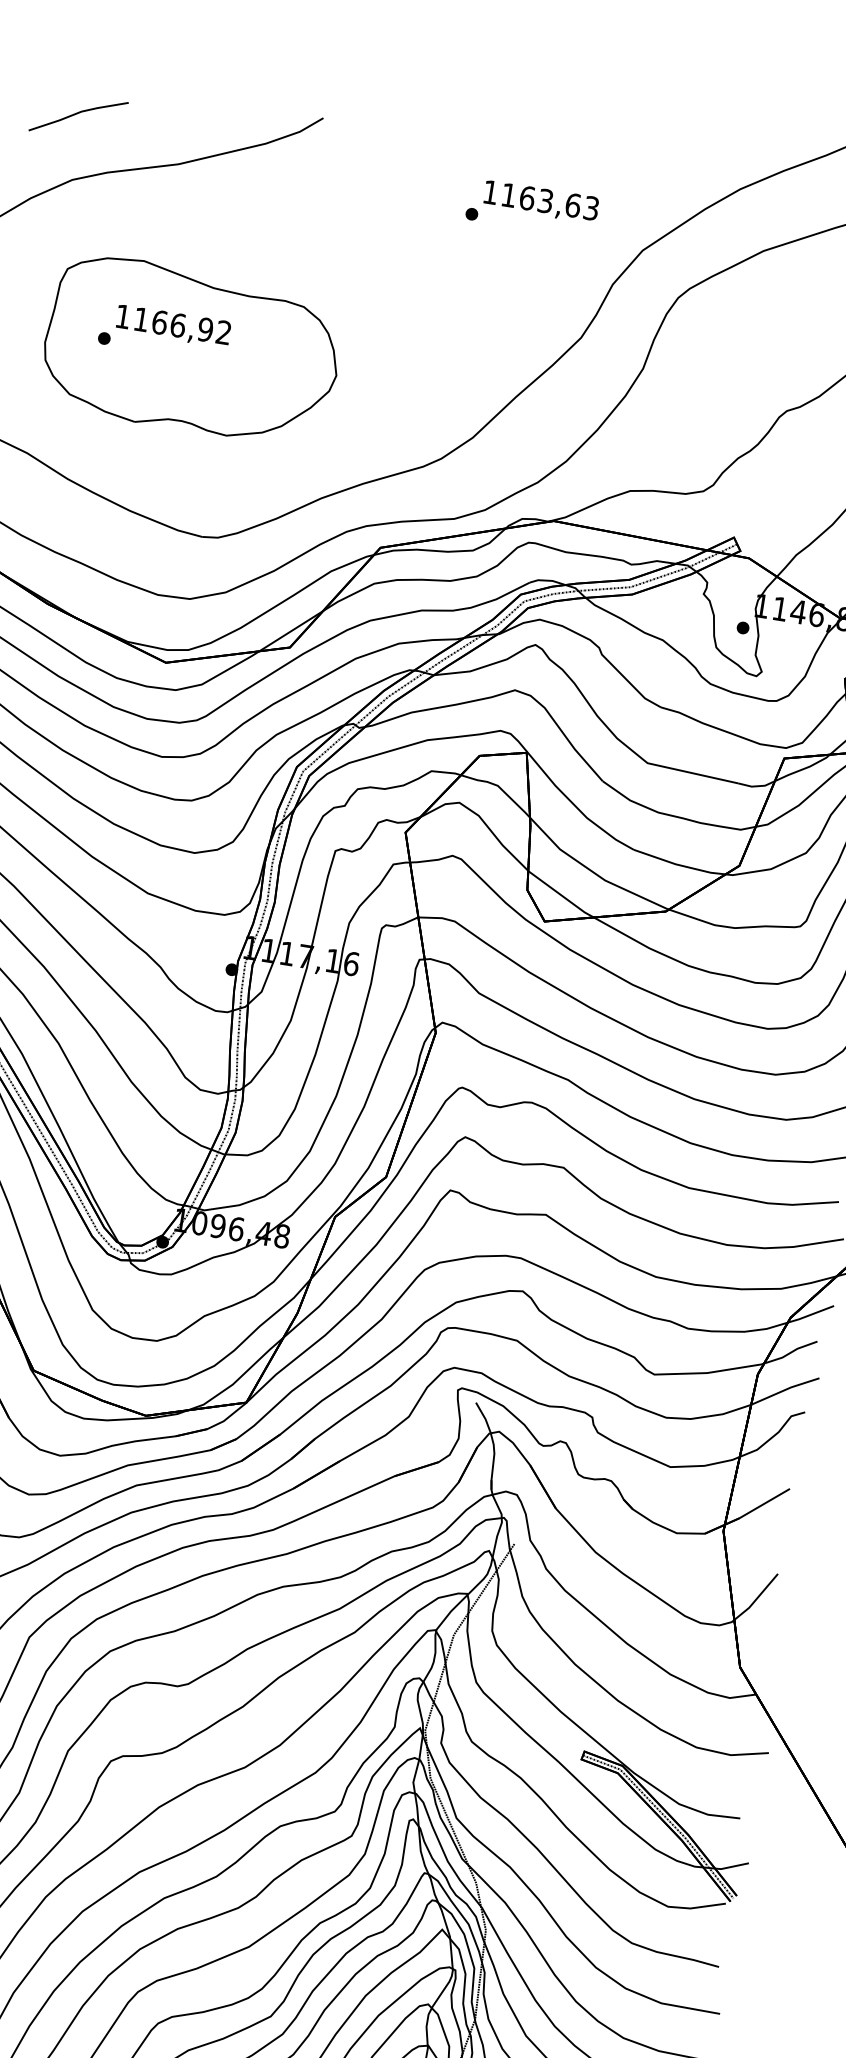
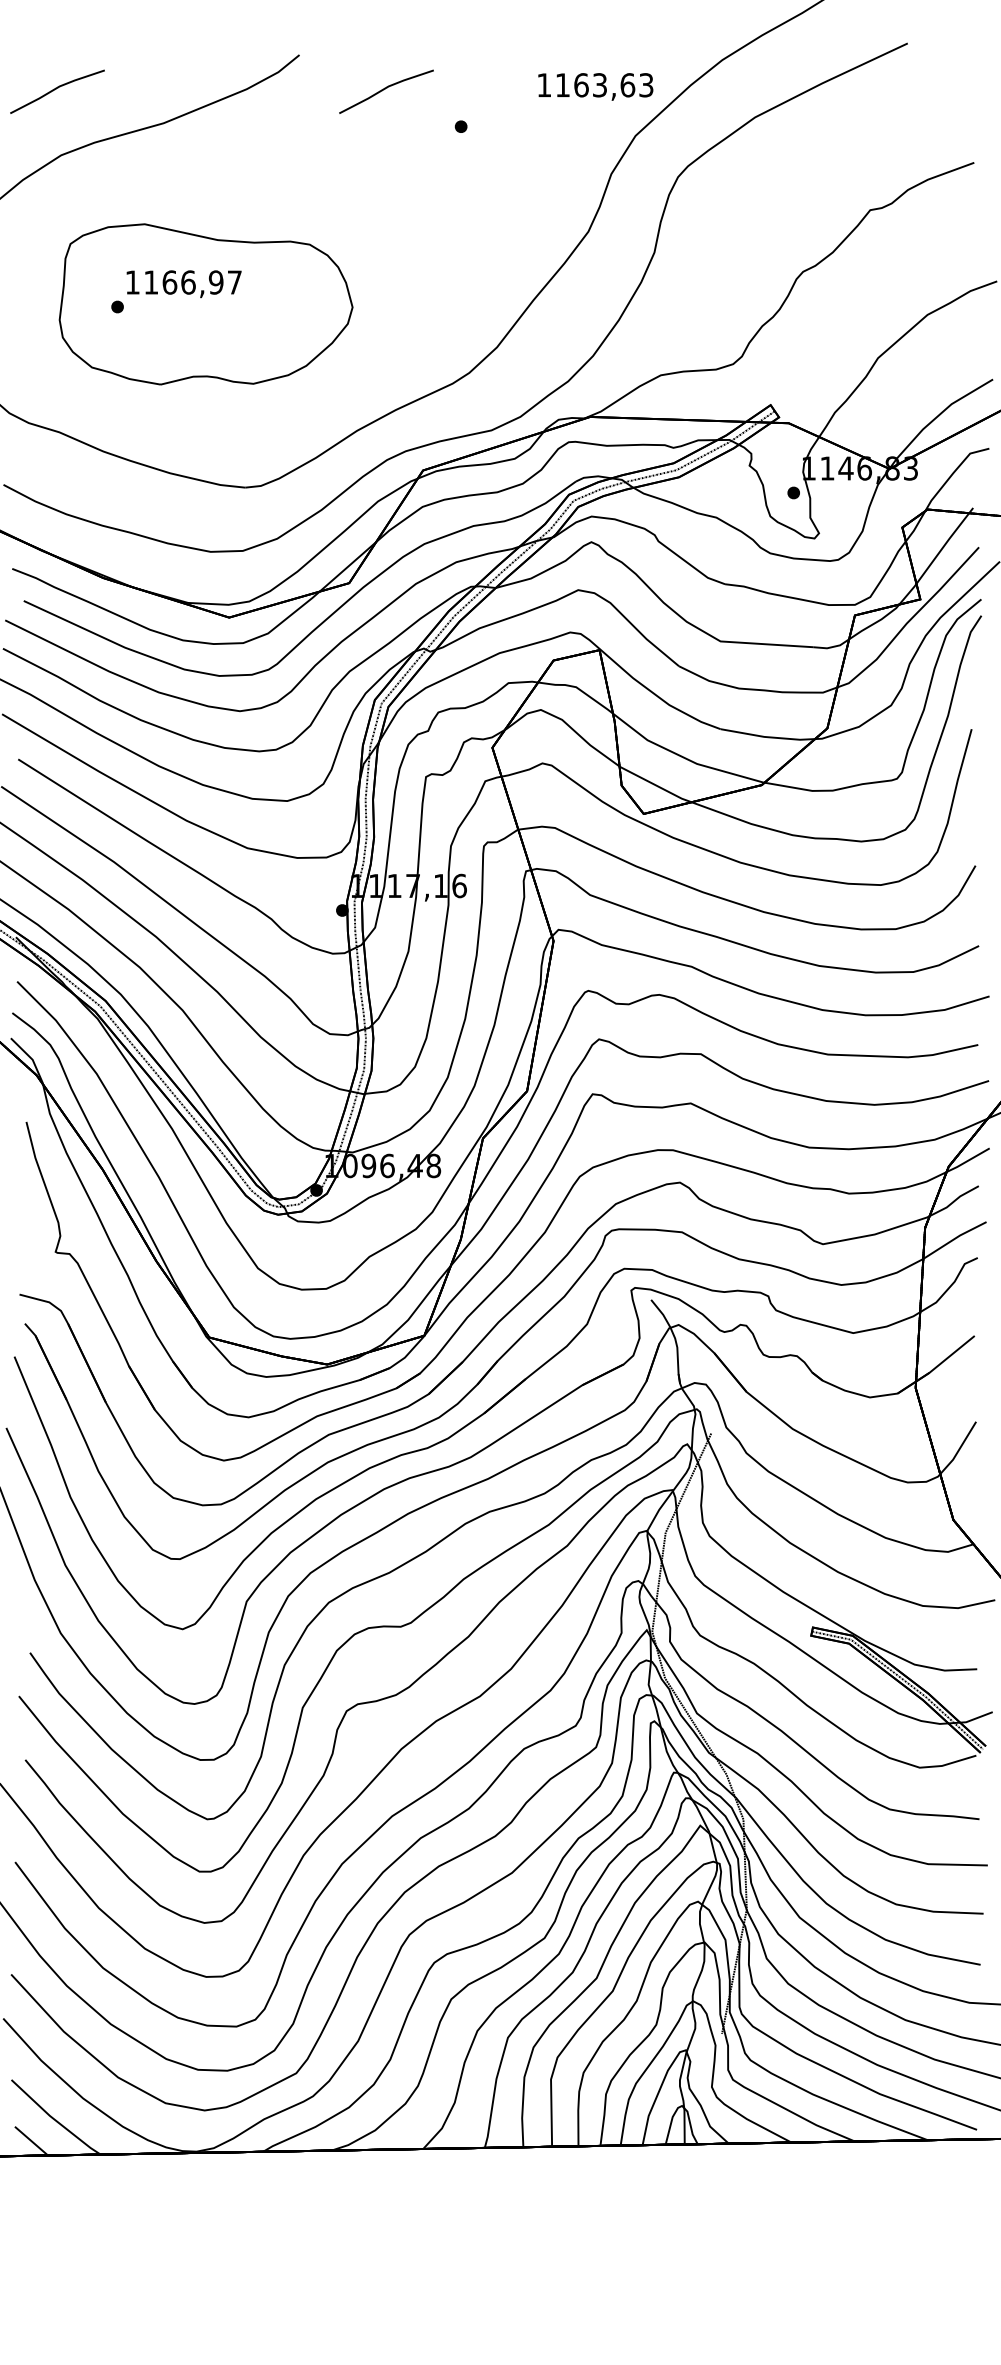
line: (402, 165) -> (385, 89), added
text: (541, 201) -> (595, 86), moved
text: (223, 332) -> (234, 282), 1166,92 -> 1166,97

